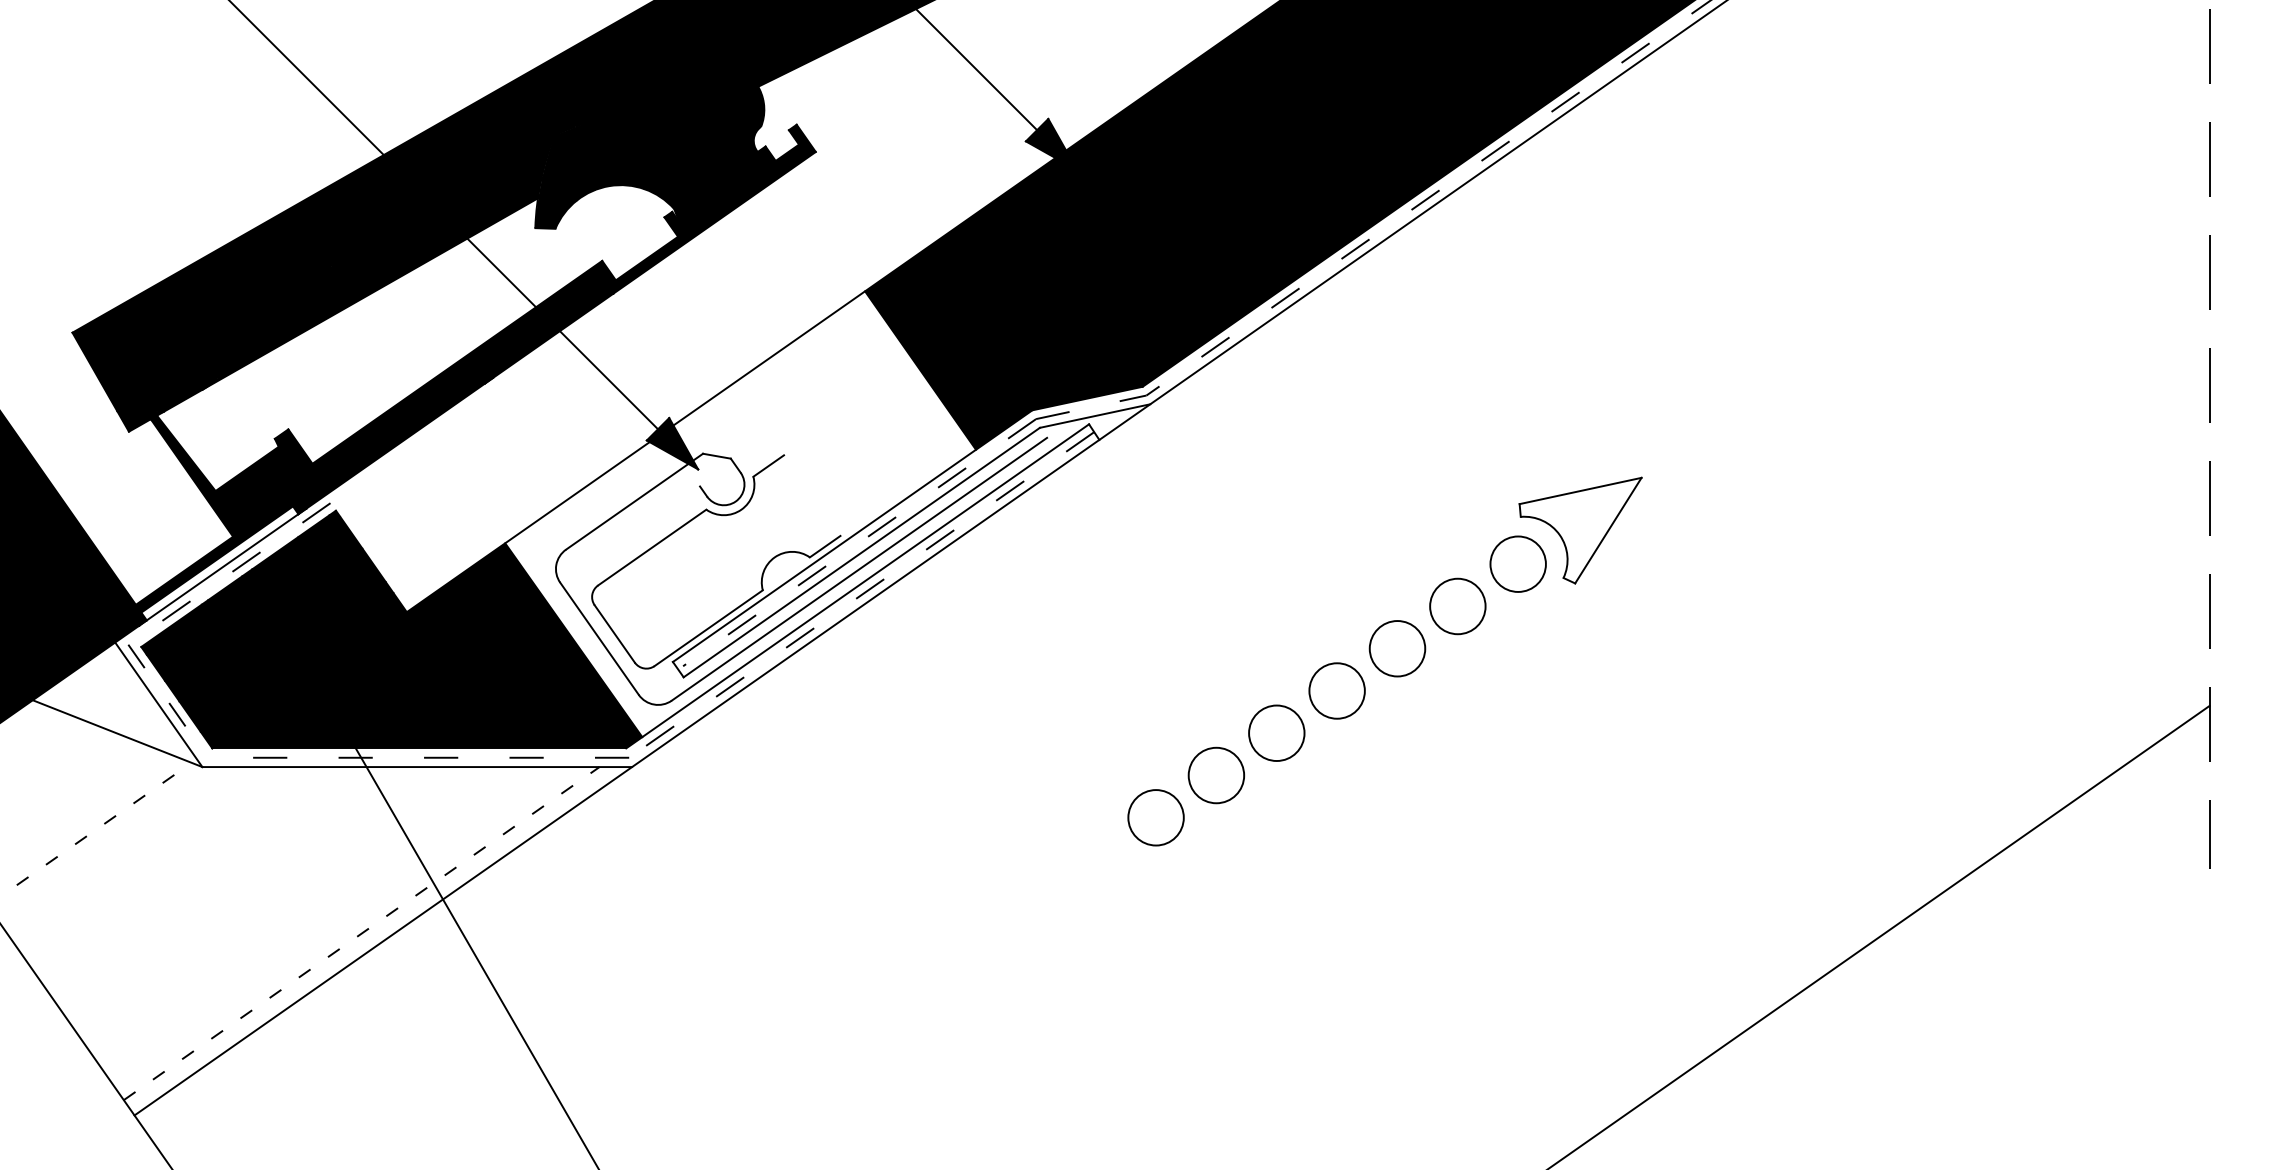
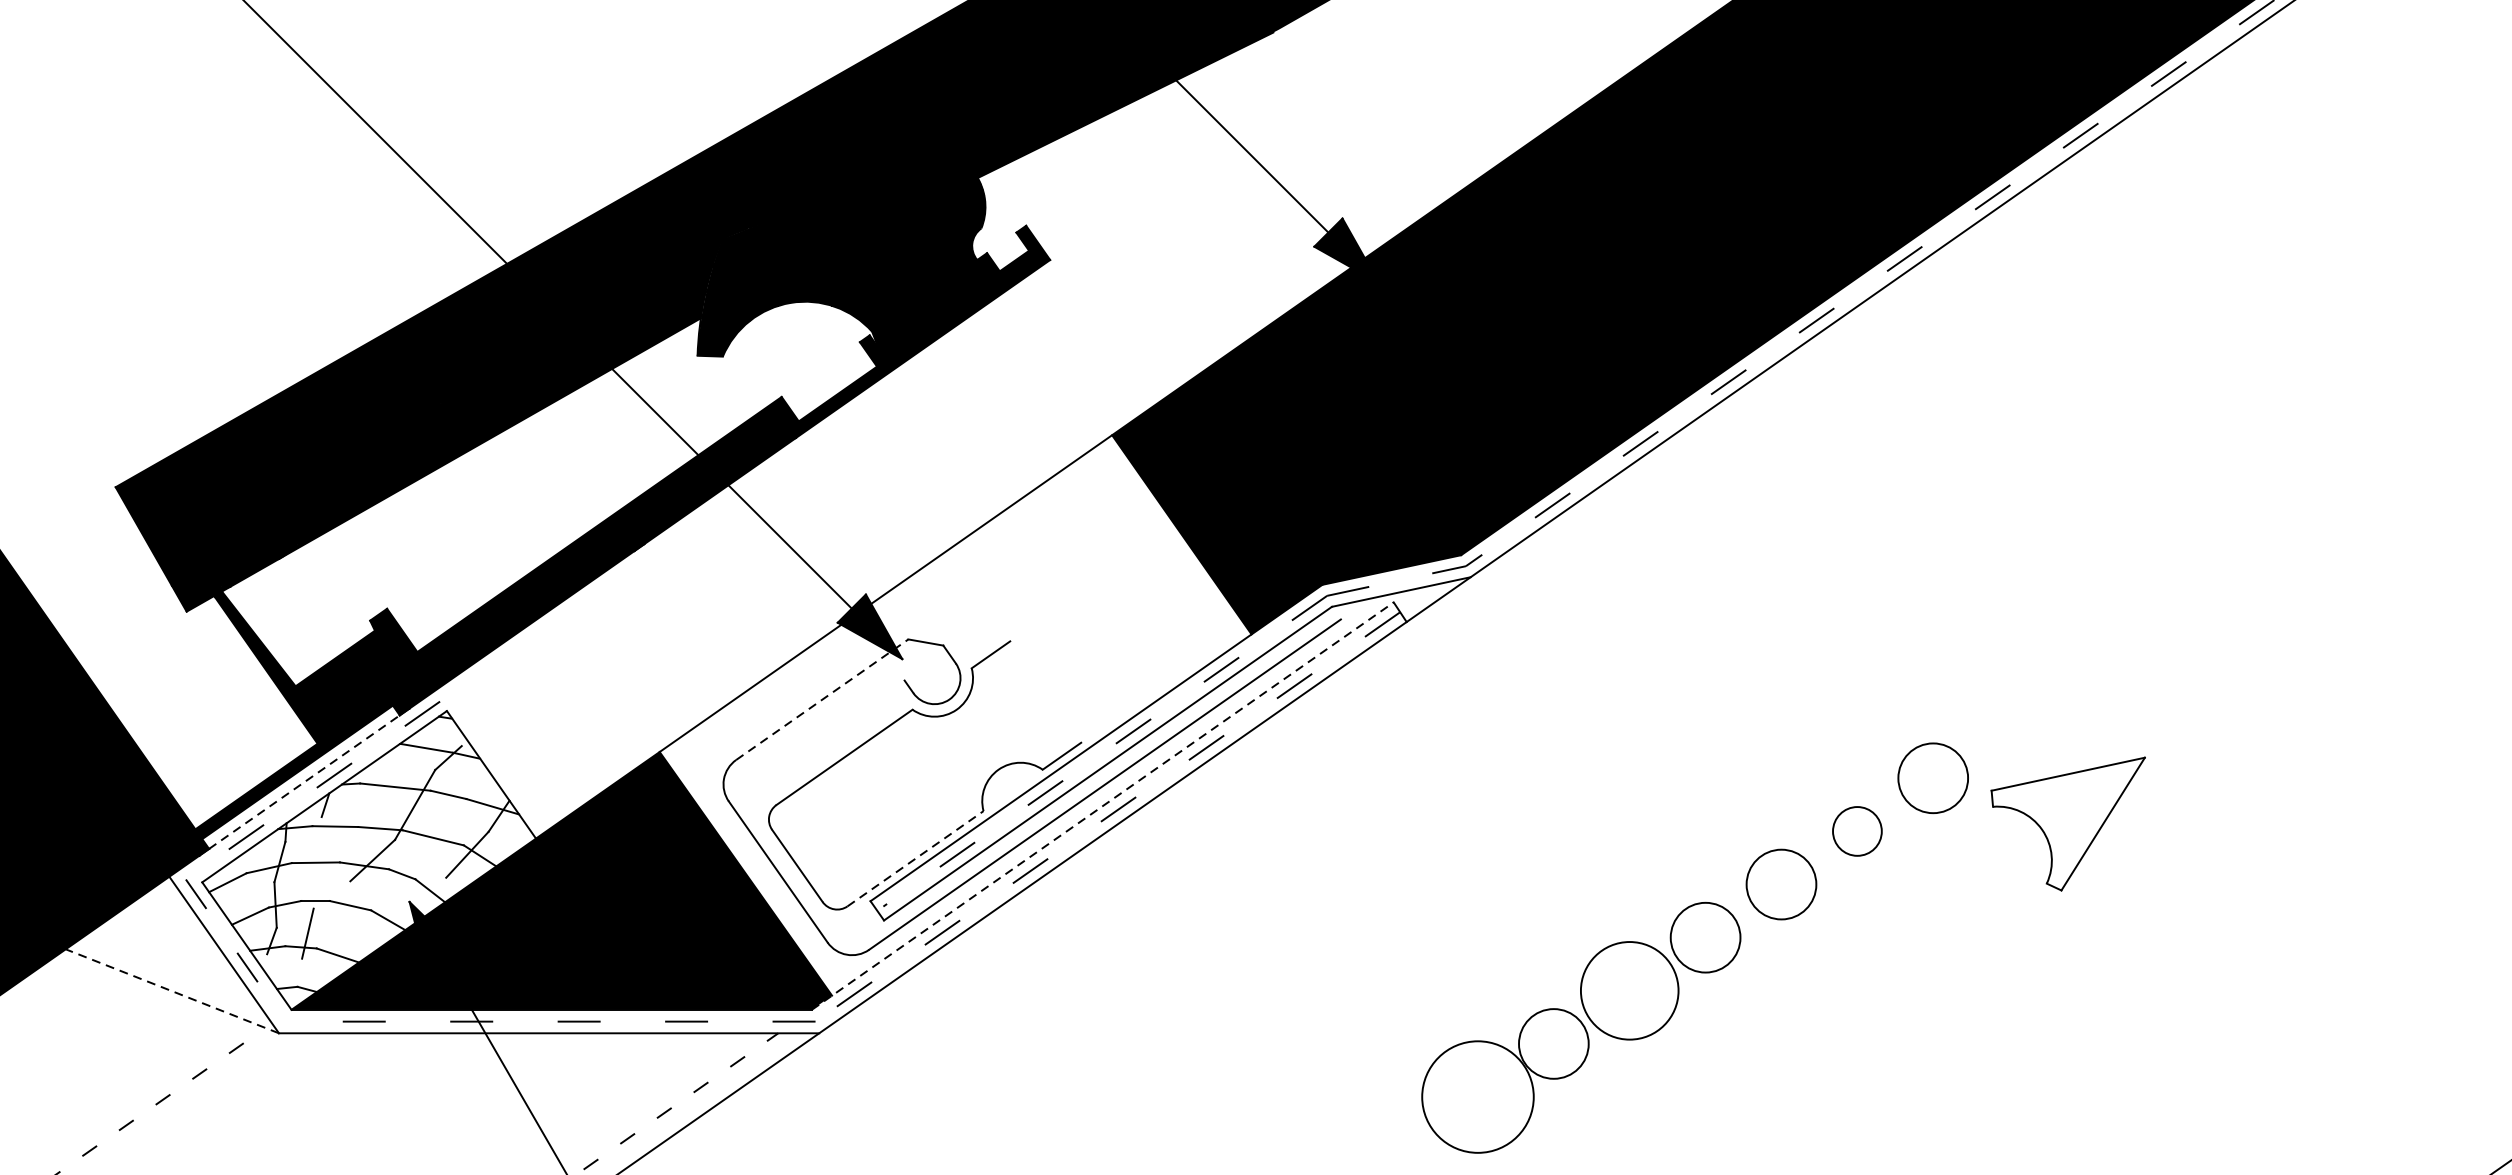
line: (634, 501) -> (822, 699), solid -> dashed
part: (1580, 530) -> (2068, 823), moved
line: (222, 567) -> (304, 782), solid -> dashed
line: (858, 586) -> (1103, 806), solid -> dashed
circle: (1457, 606) -> (1856, 831), size x0.7
line: (709, 627) -> (916, 857), solid -> dashed
fill: (273, 629) -> (368, 860), removed
line: (117, 733) -> (172, 991), solid -> dashed
circle: (1276, 733) -> (1629, 991), size x1.4
circle: (1155, 817) -> (1477, 1096), size x1.6

